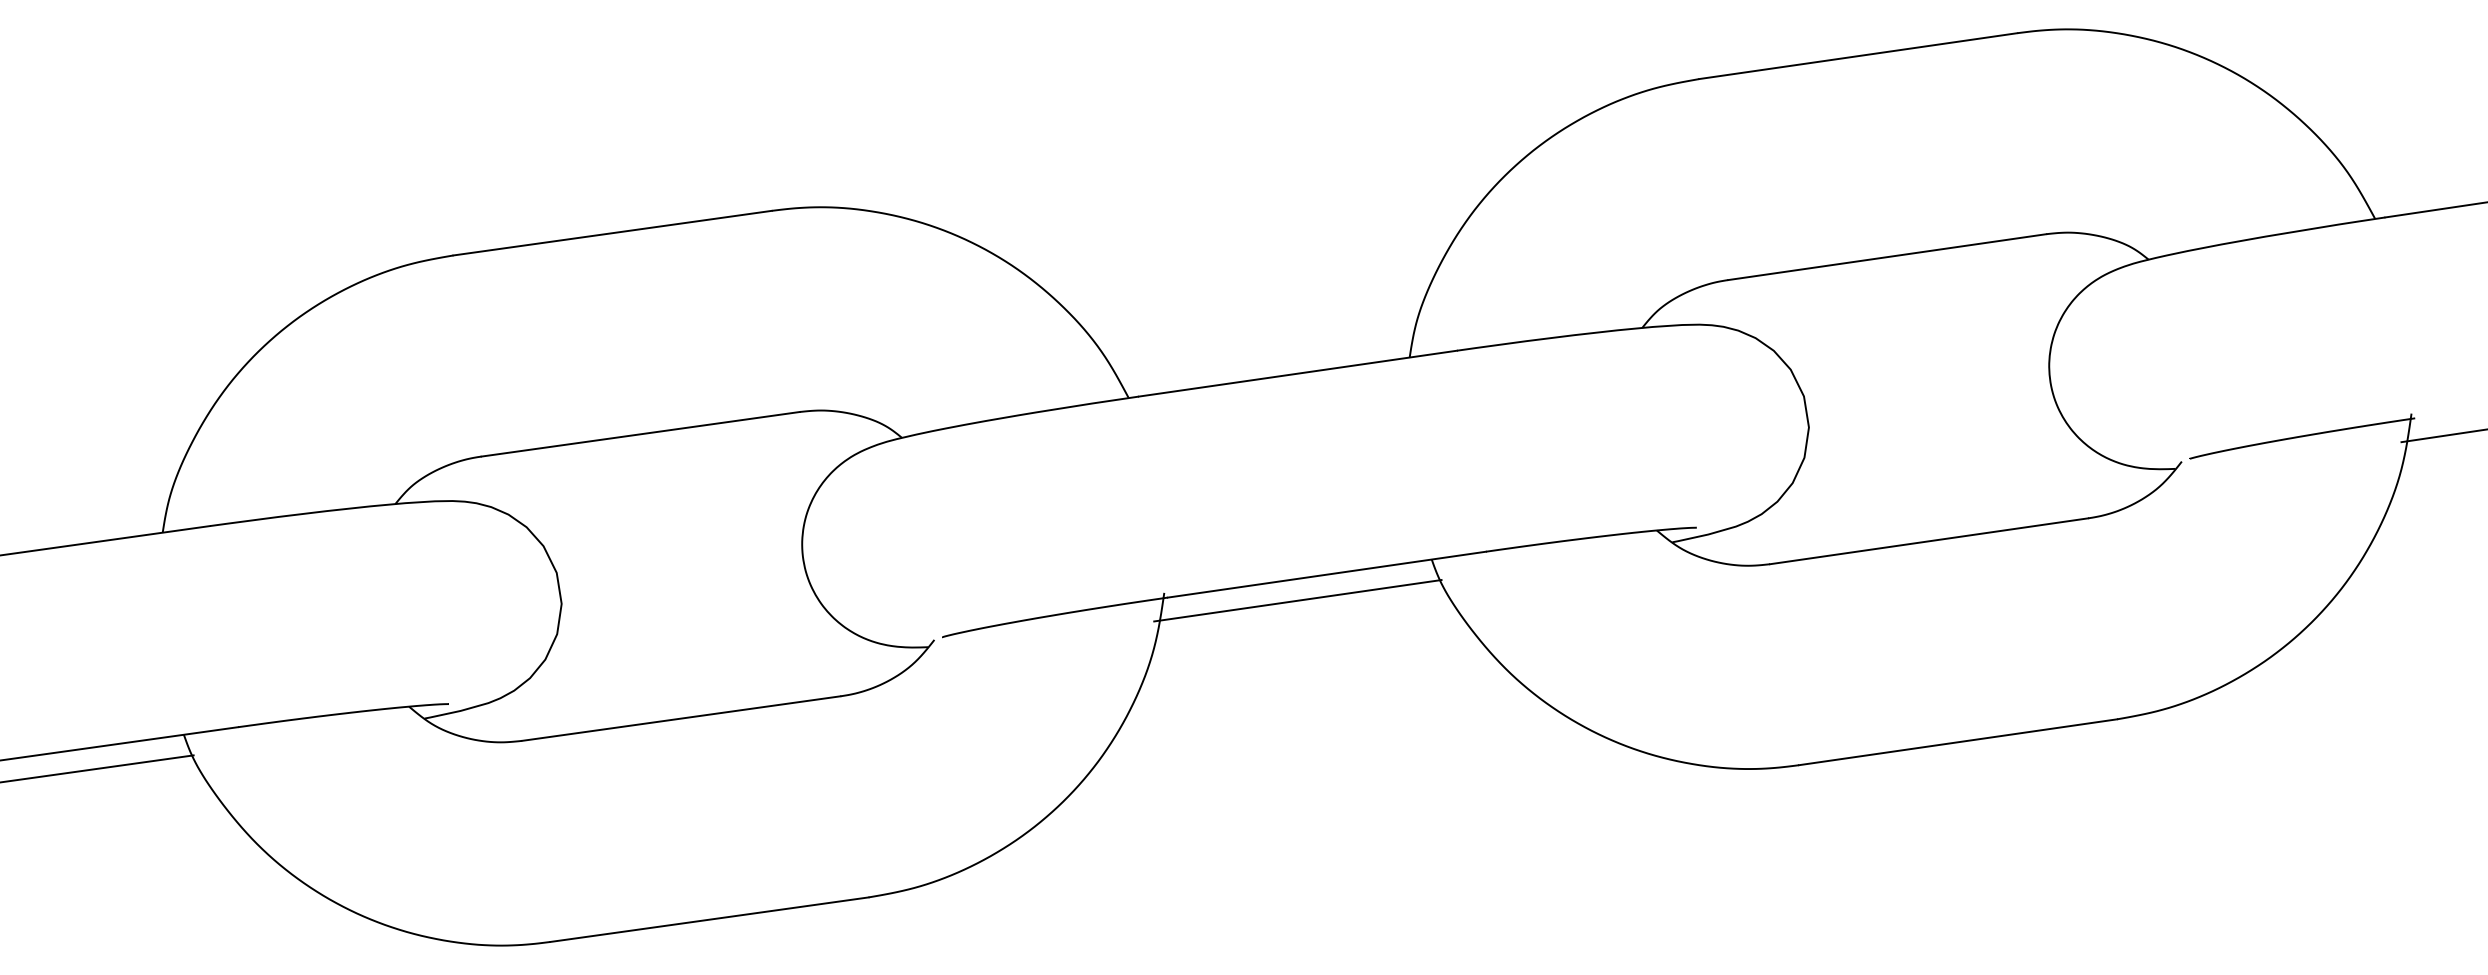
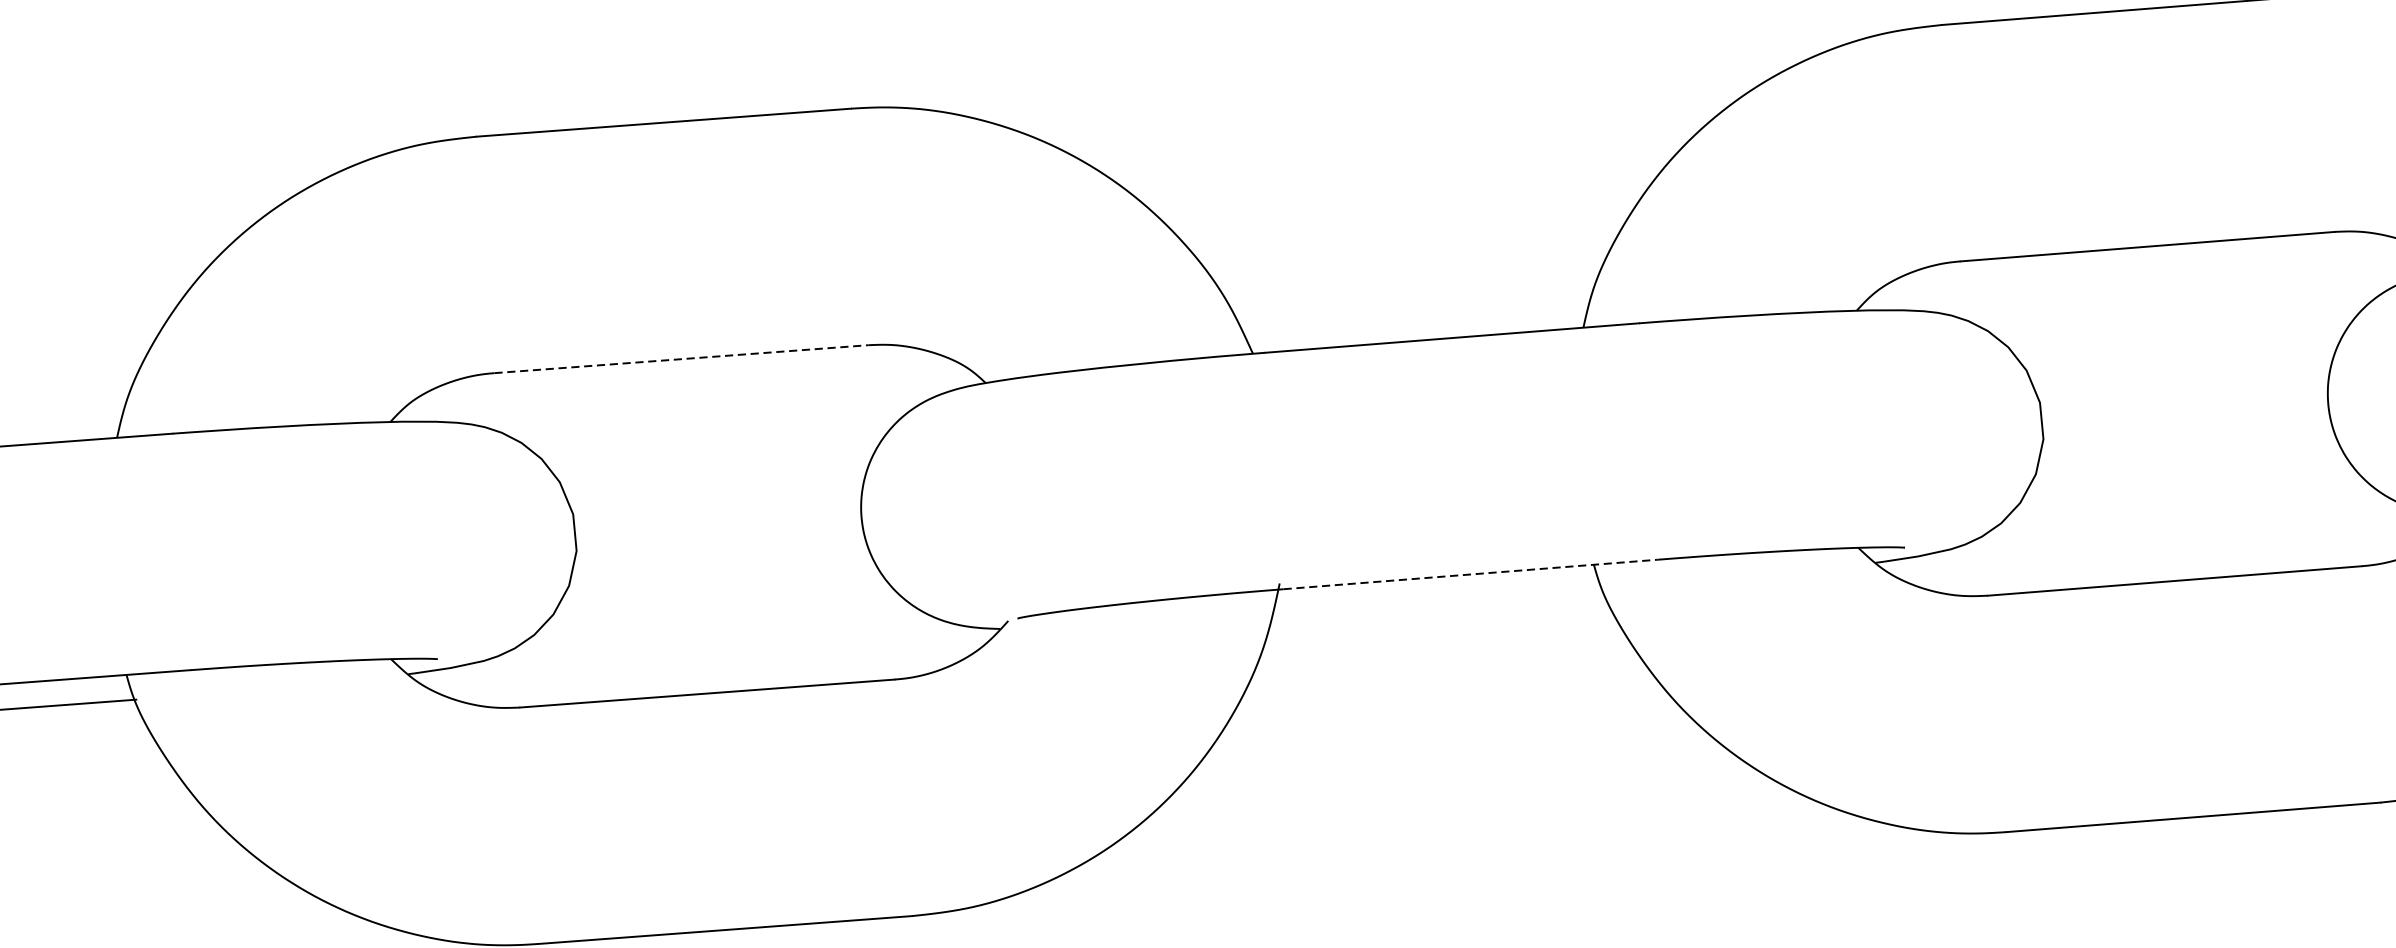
line: (640, 434) -> (681, 359), solid -> dashed
line: (1326, 574) -> (1470, 574), solid -> dashed
line: (1297, 600) -> (1434, 602), removed

